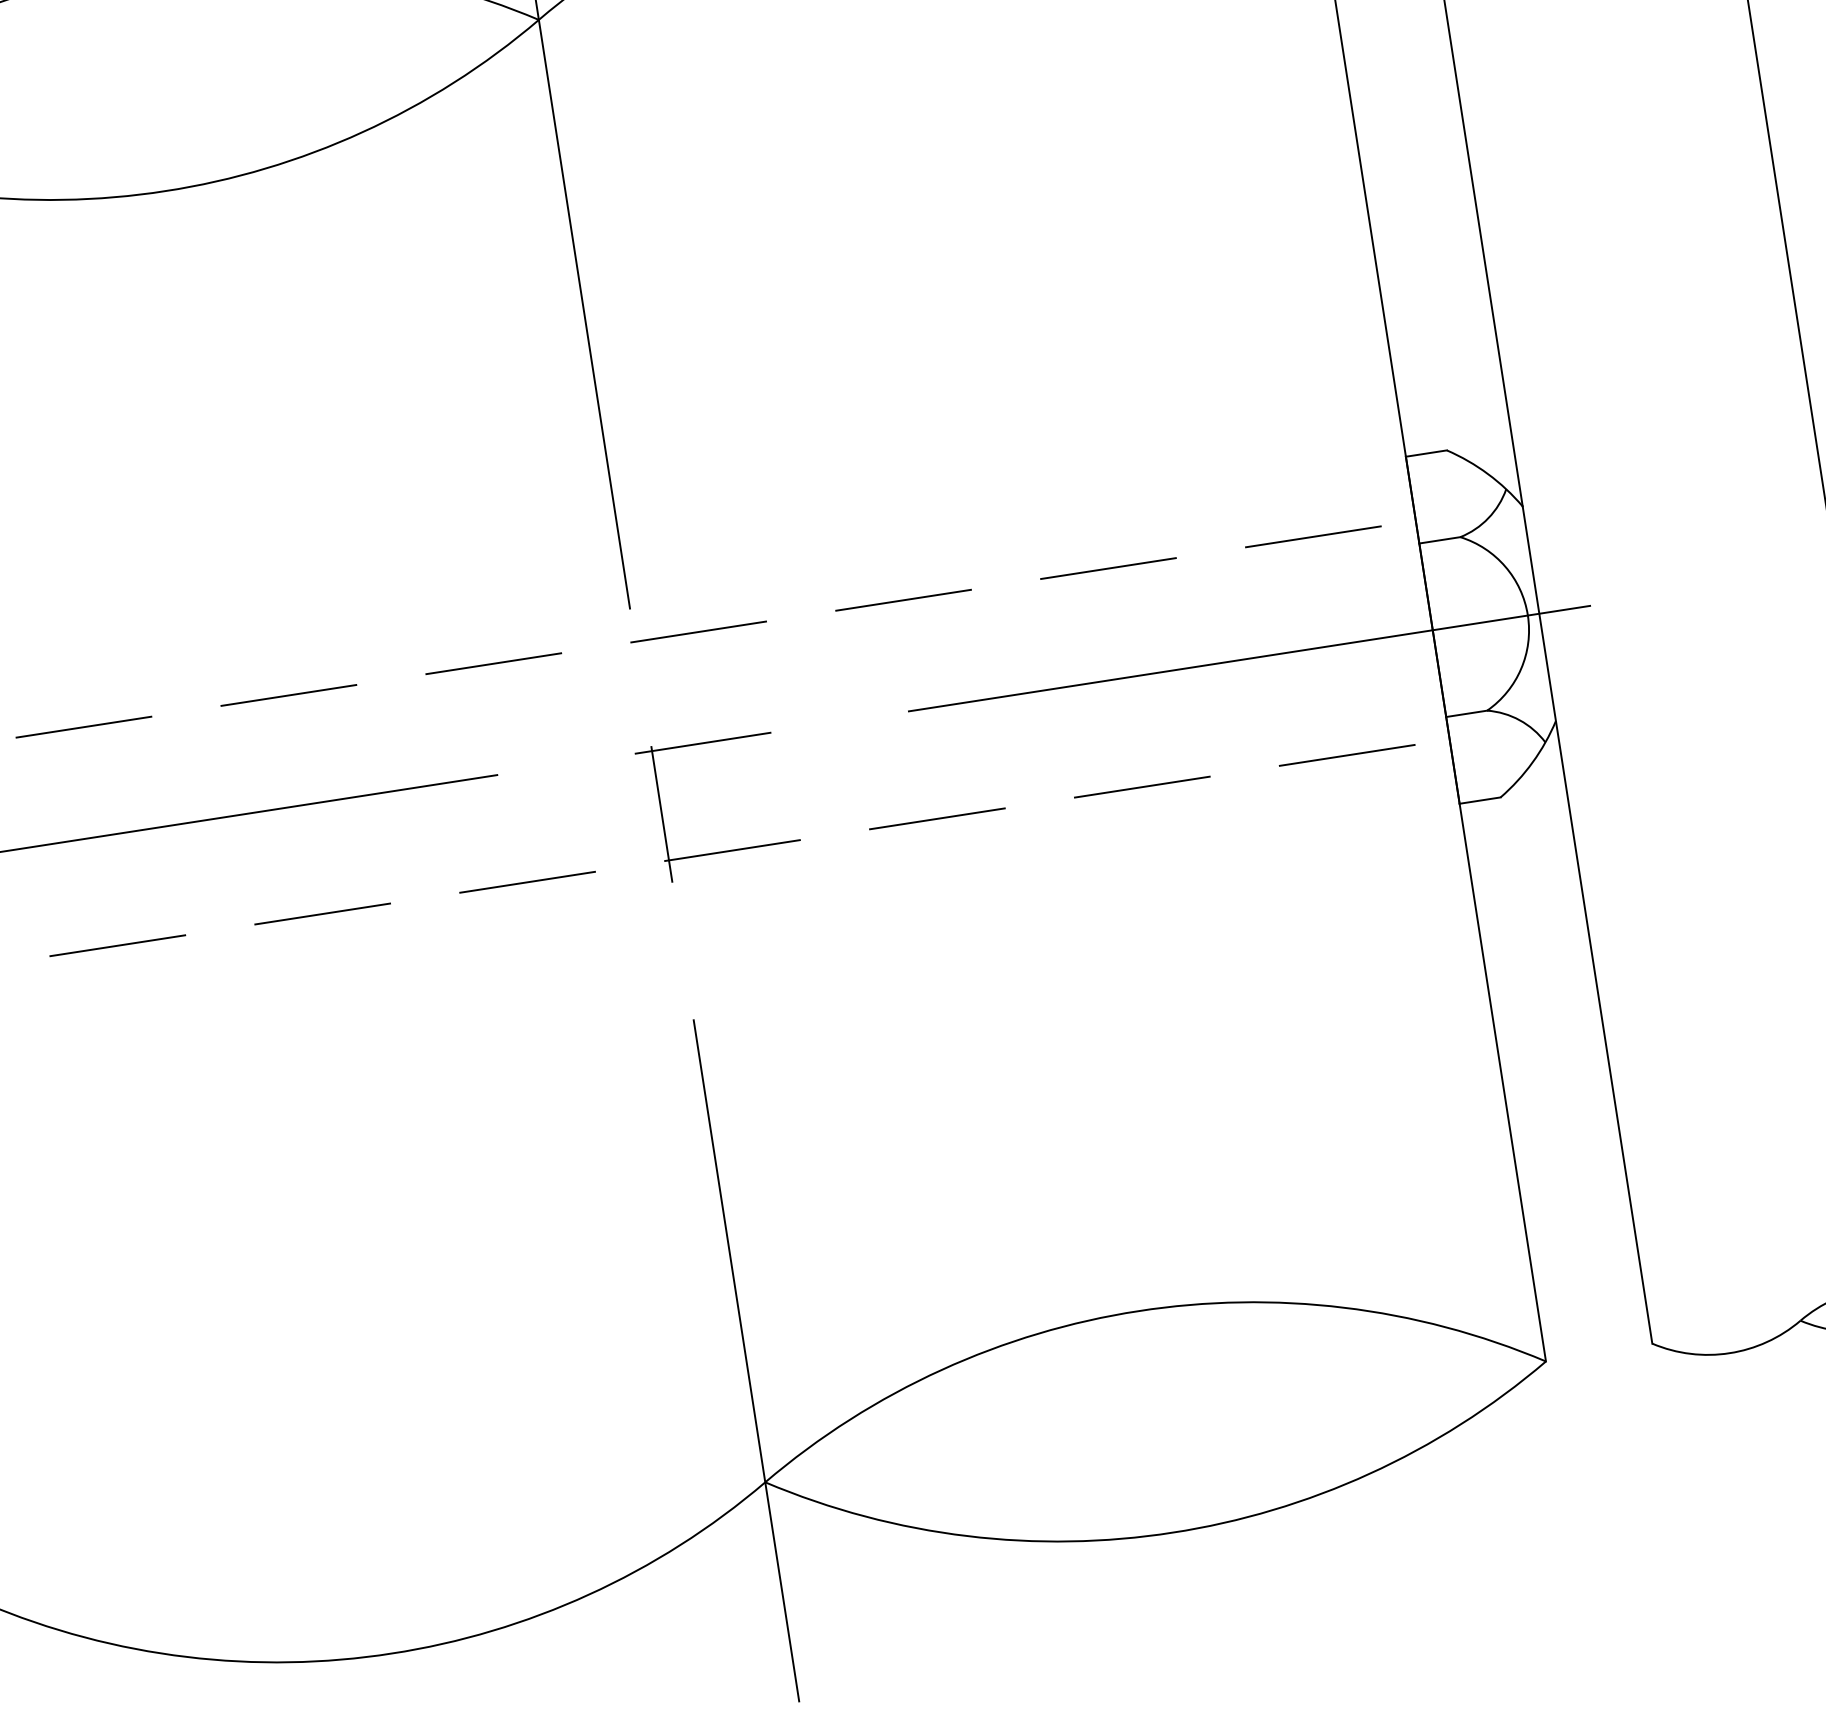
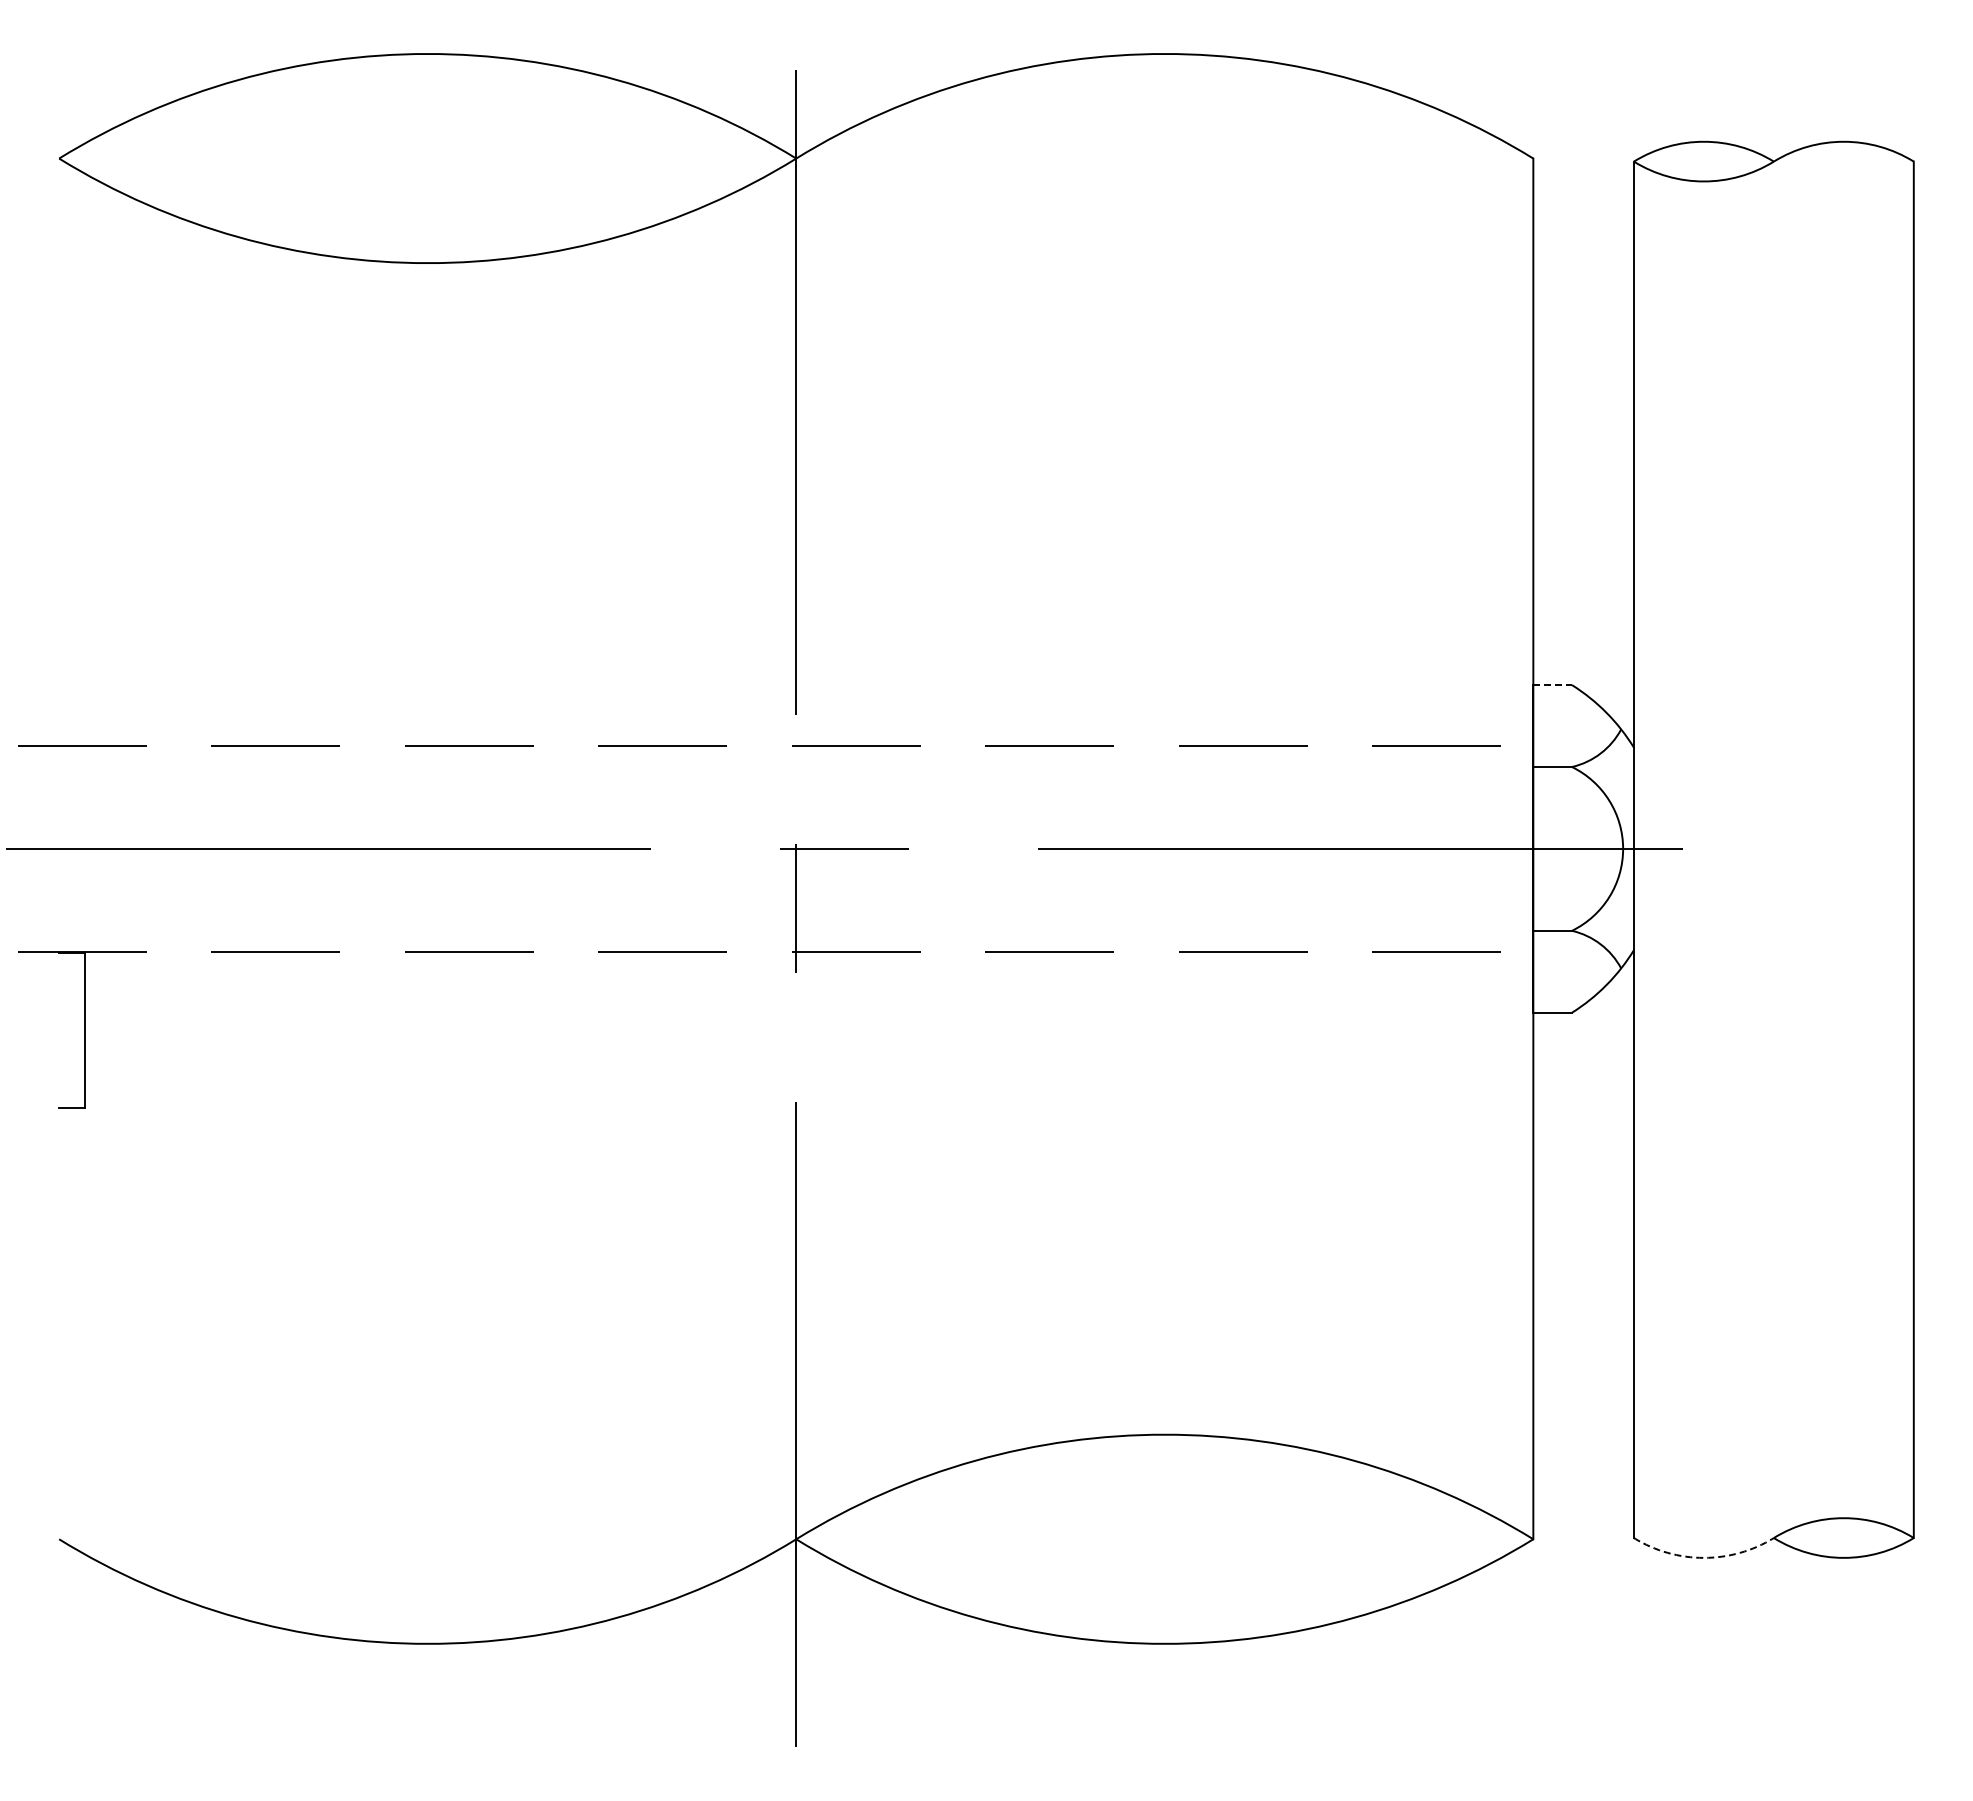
line: (1427, 453) -> (1553, 685), solid -> dashed
arc: (1729, 1352) -> (1703, 1557), solid -> dashed

